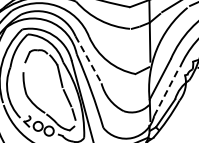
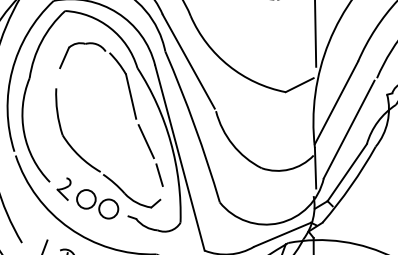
line: (88, 59) -> (189, 62), dashed -> solid
line: (166, 92) -> (349, 129), dashed -> solid

